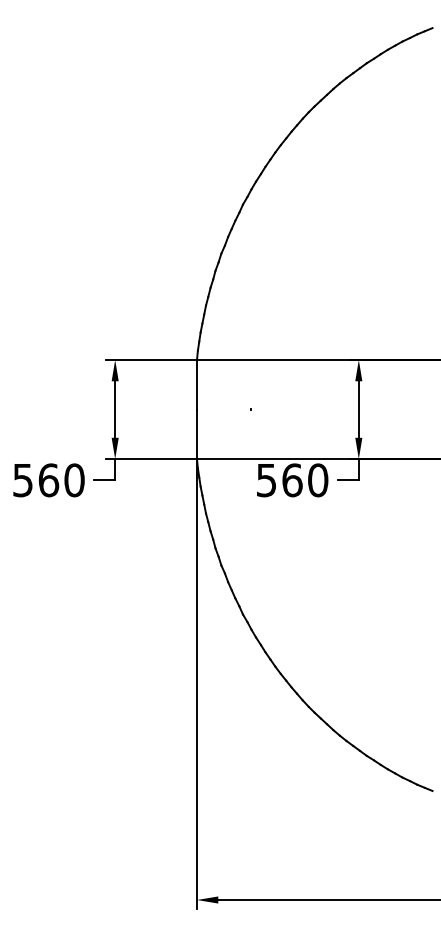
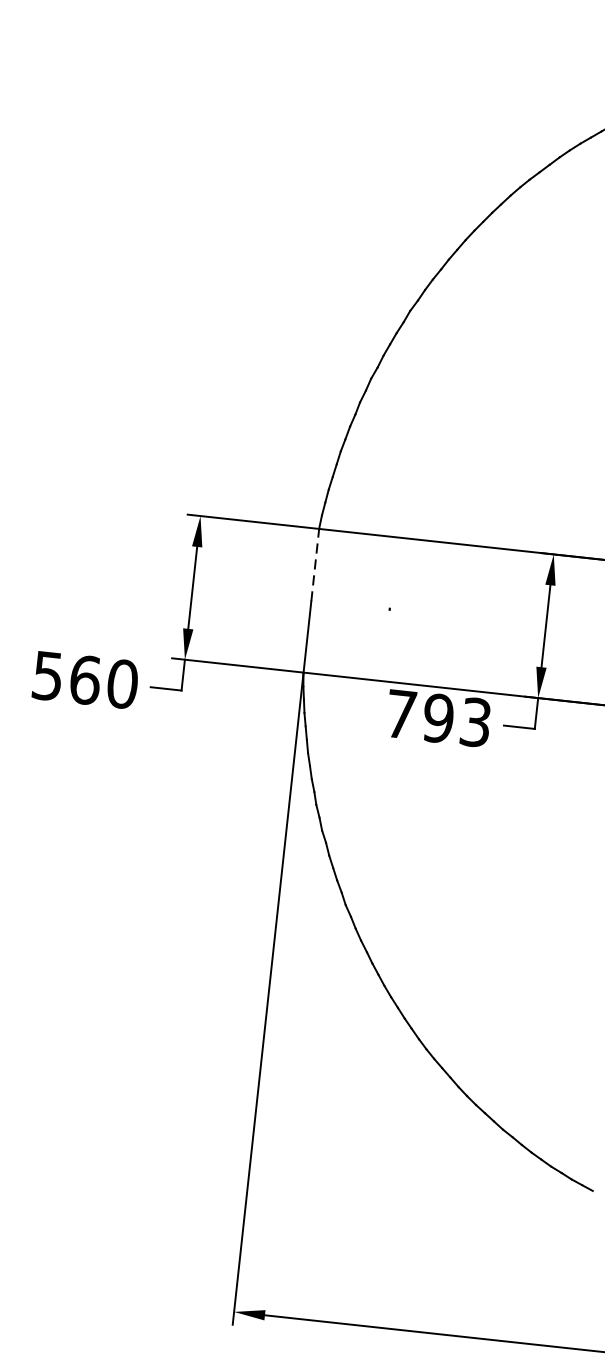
line: (197, 384) -> (316, 564), solid -> dashed
text: (292, 480) -> (438, 718), 560 -> 793

